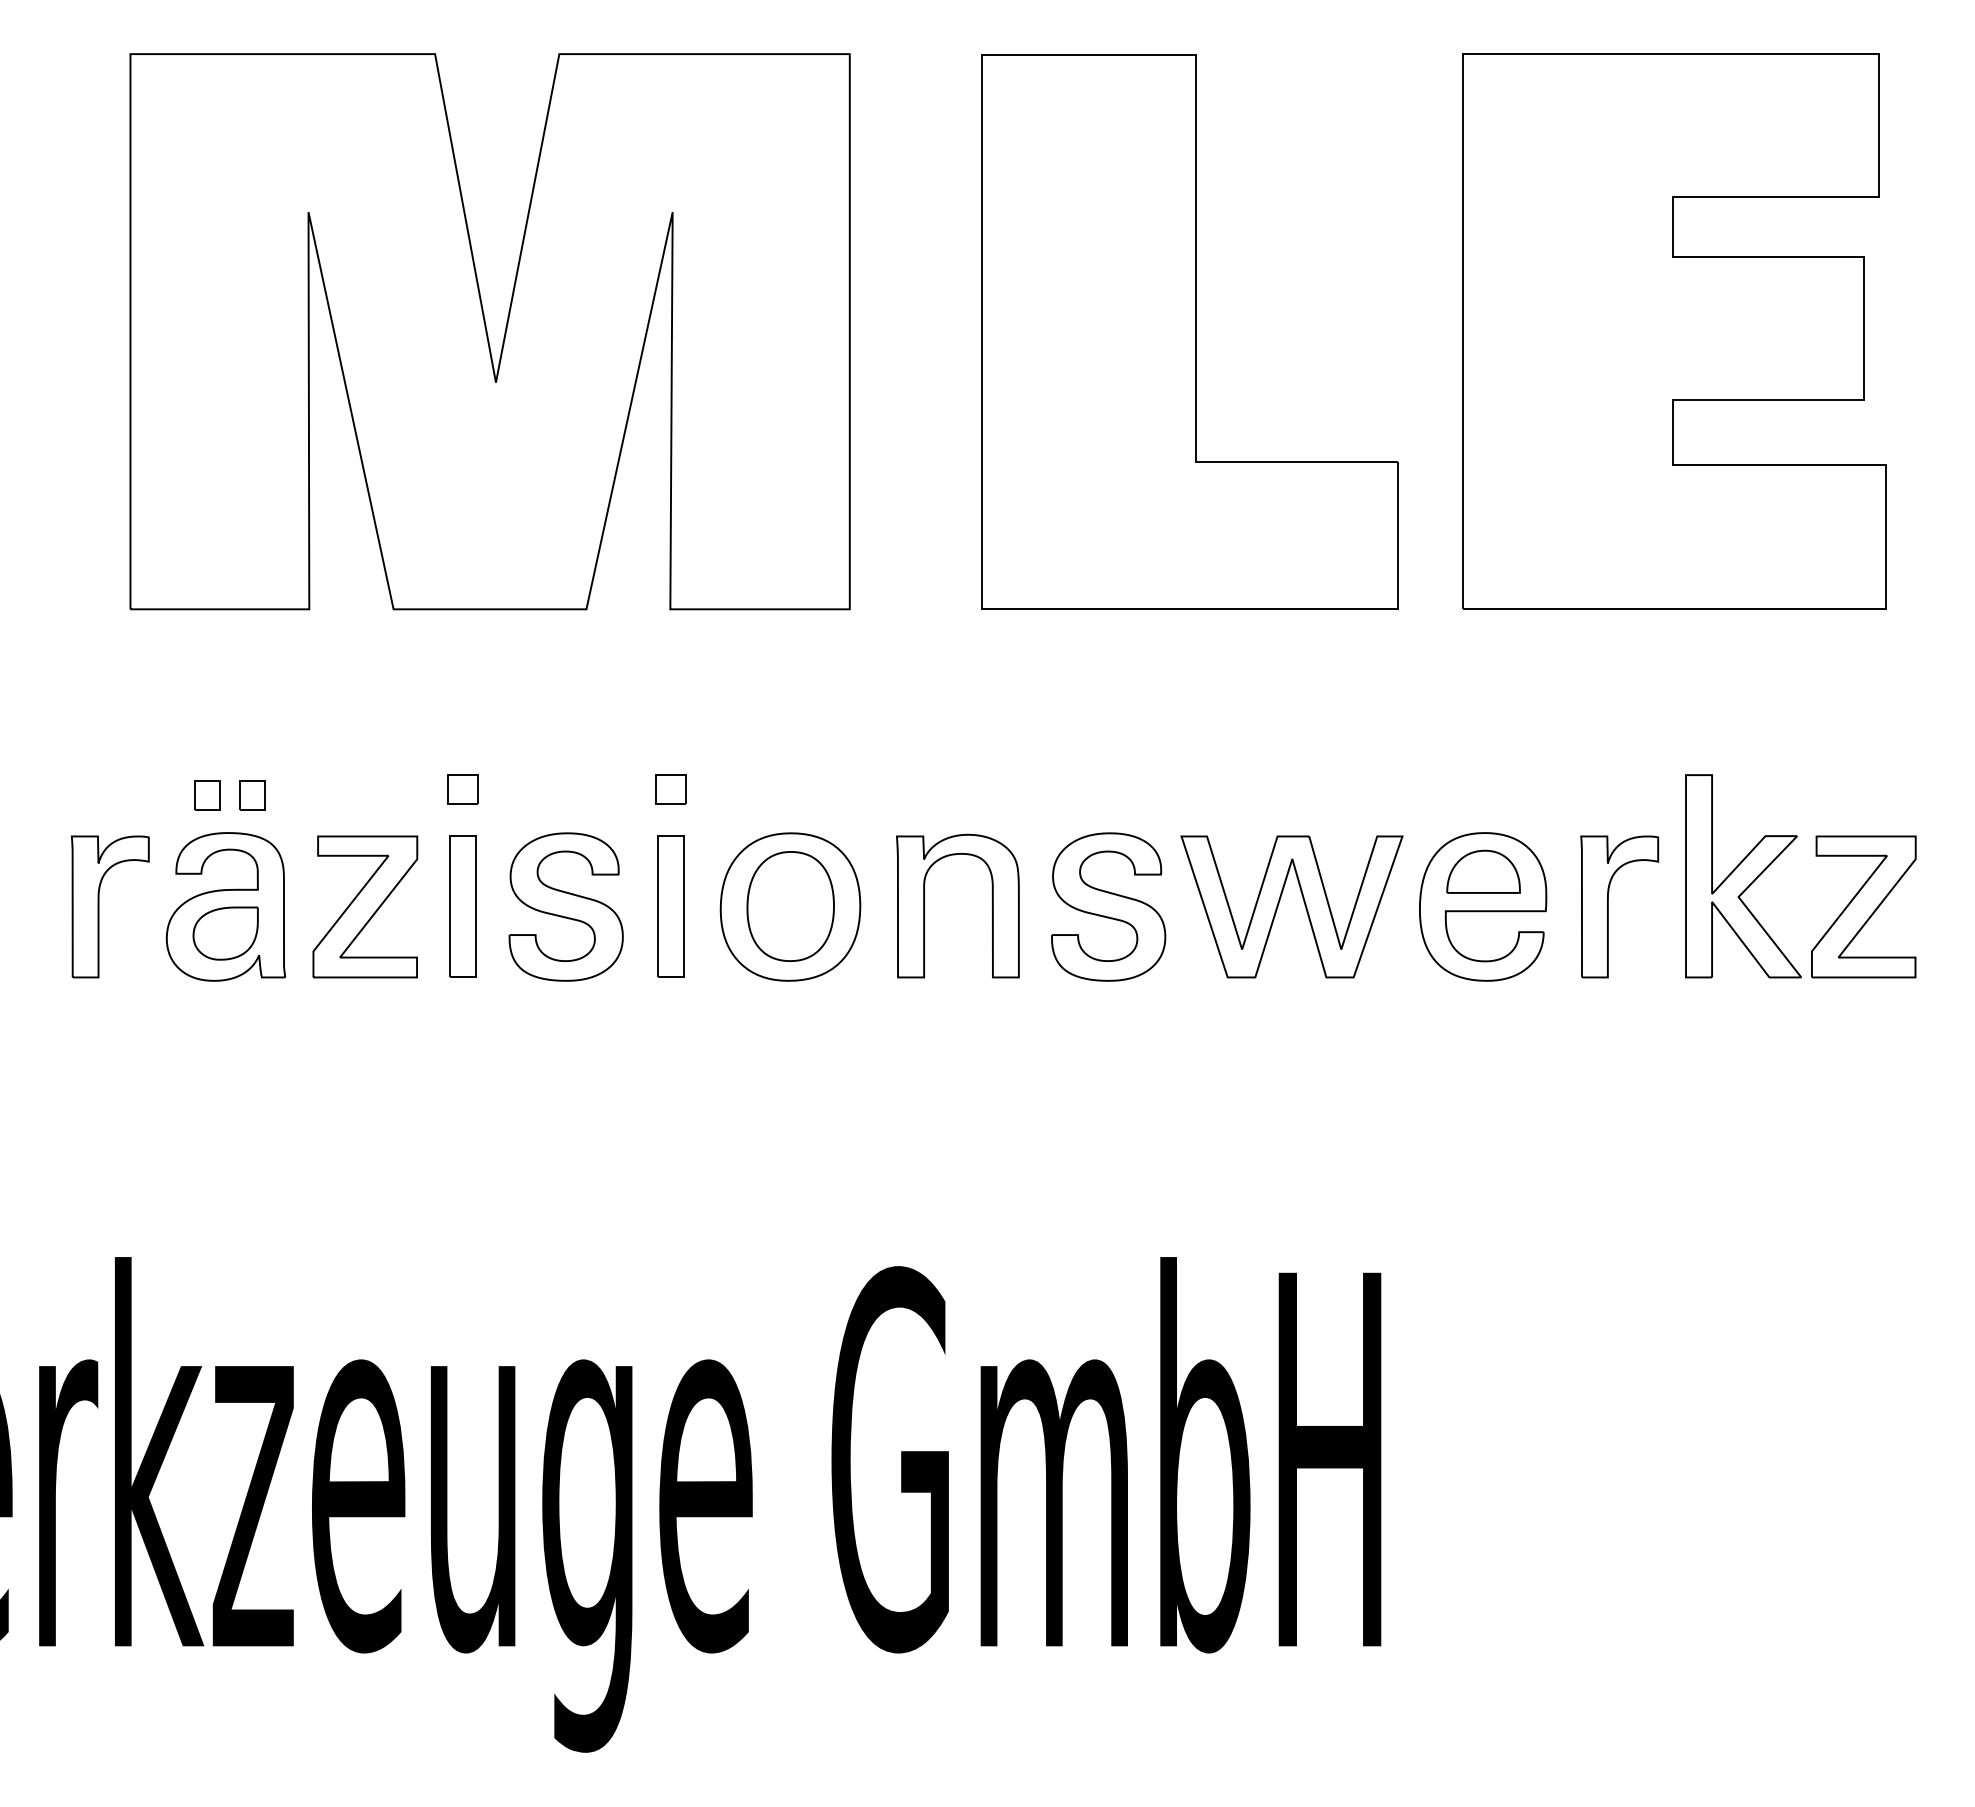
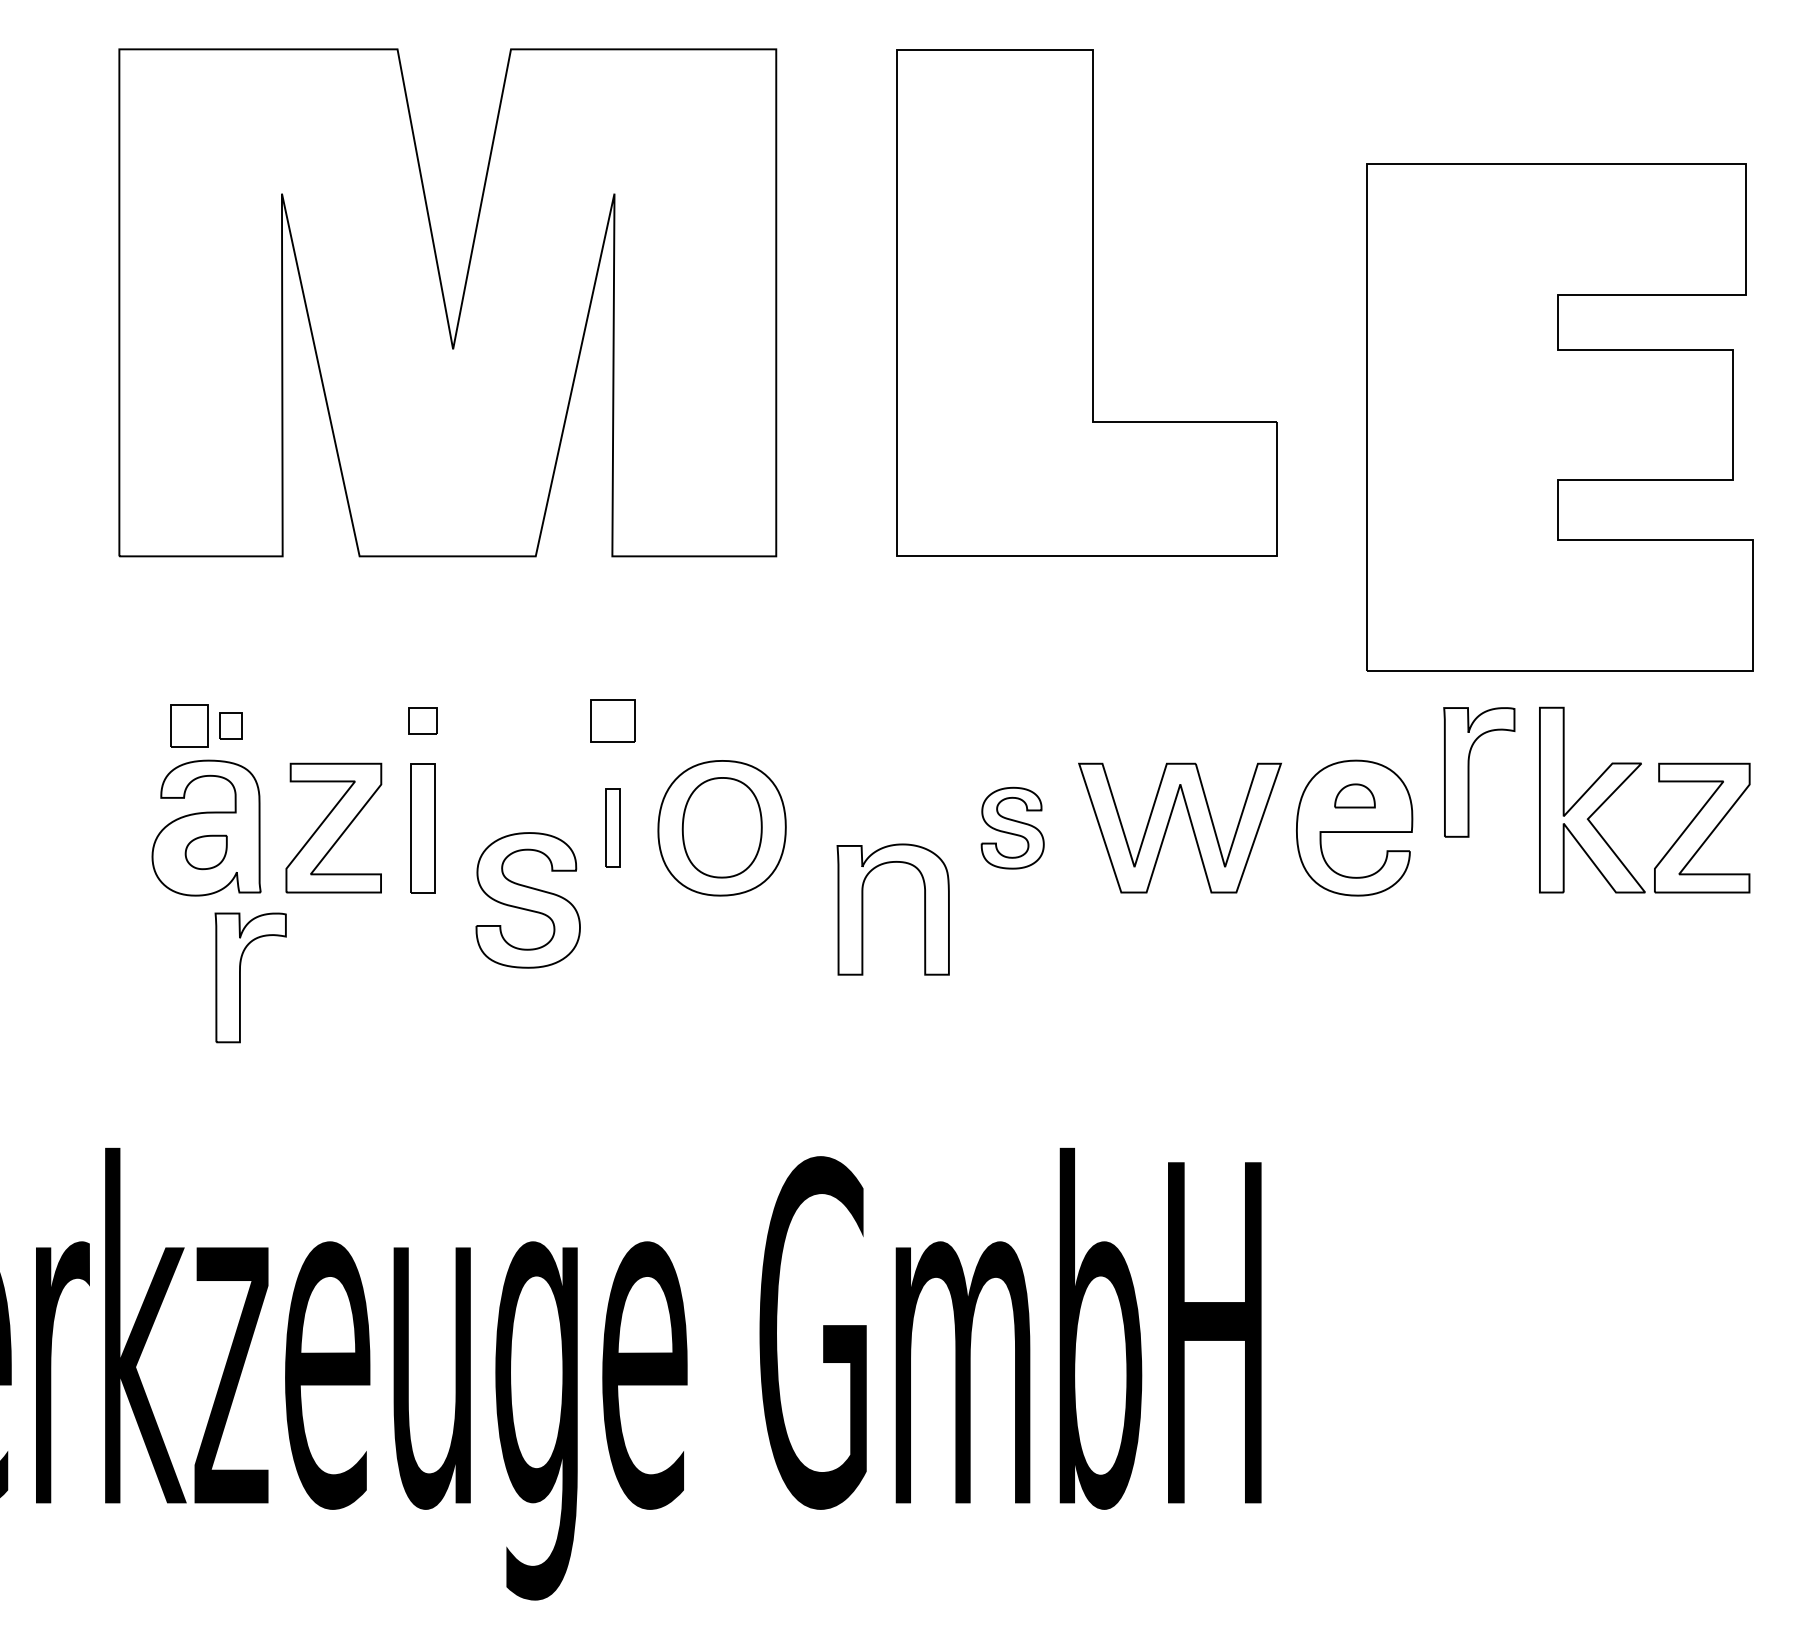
part: (1674, 331) -> (1559, 417), moved
part: (670, 789) -> (612, 720), size x1.6
part: (207, 795) -> (189, 726), size x1.6
part: (1483, 871) -> (1354, 795), size x0.6
part: (924, 905) -> (862, 909), moved
part: (99, 906) -> (240, 977), moved
part: (565, 906) -> (527, 899), moved
part: (670, 906) -> (612, 827), size x0.6
part: (1108, 906) -> (1012, 827), size x0.6
part: (1608, 906) -> (1469, 772), moved
part: (225, 933) -> (206, 852), size x0.7

